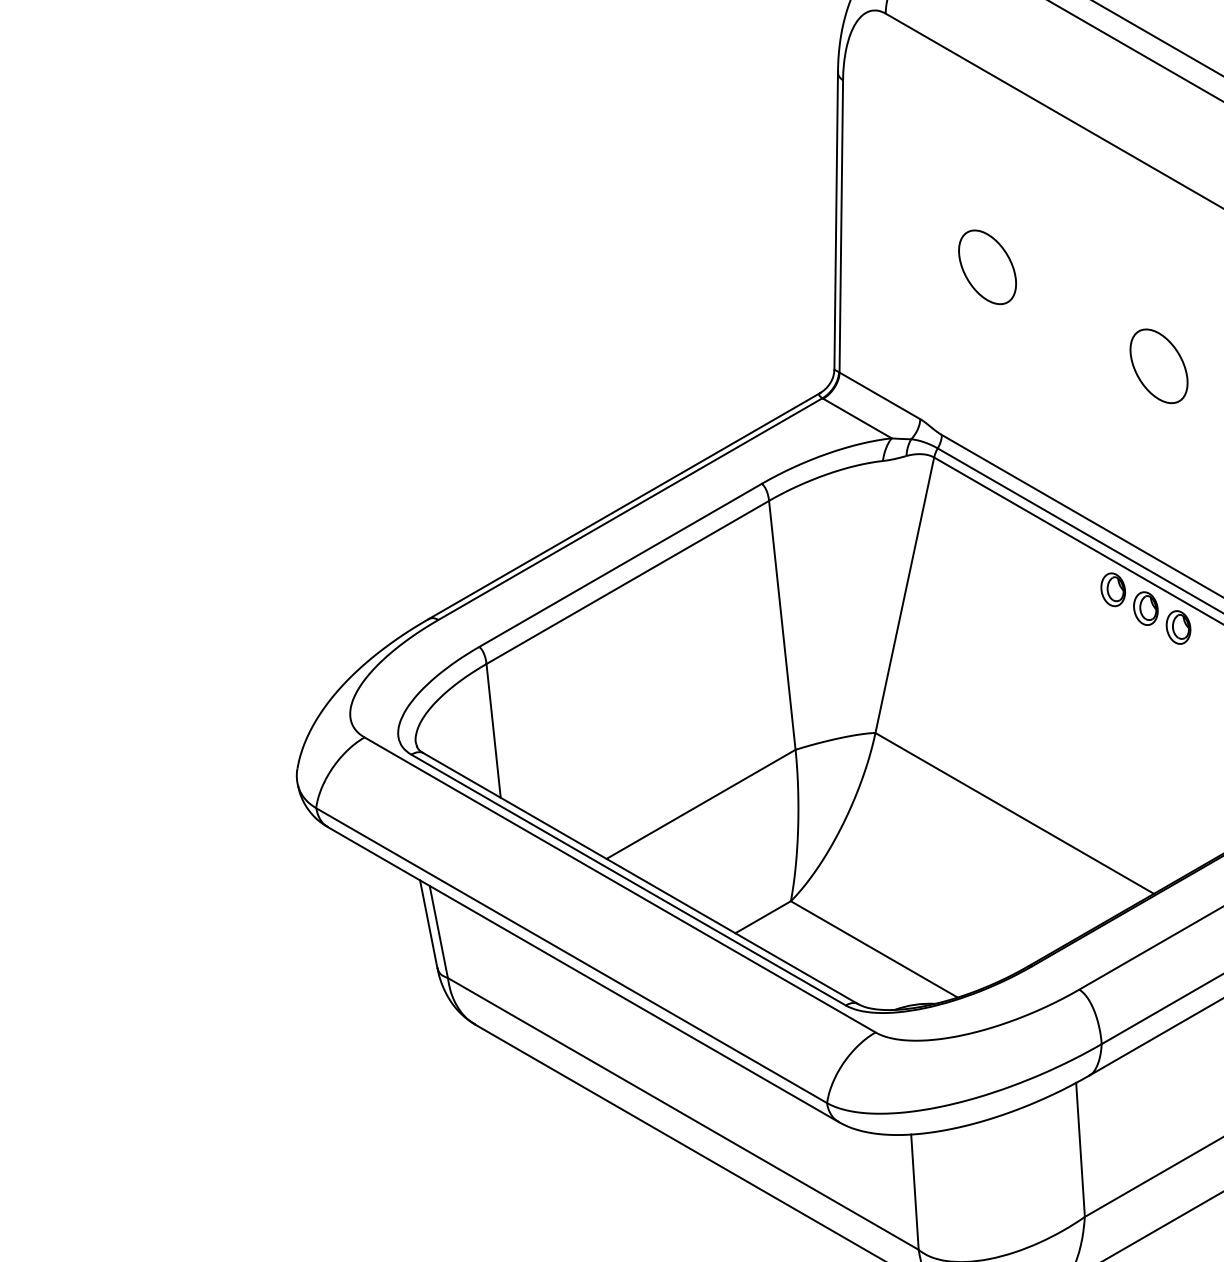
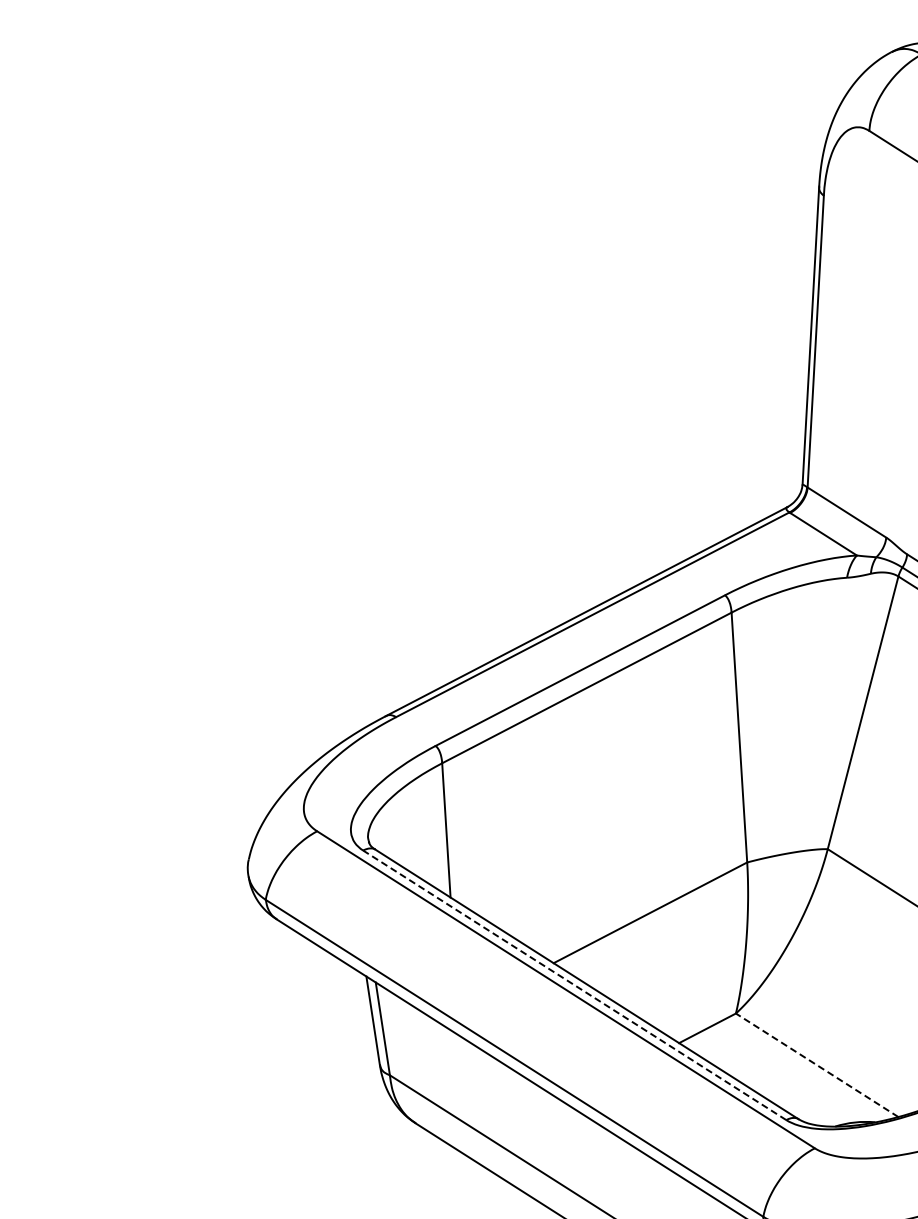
line: (628, 880) -> (574, 985), solid -> dashed
line: (873, 949) -> (816, 1065), solid -> dashed

